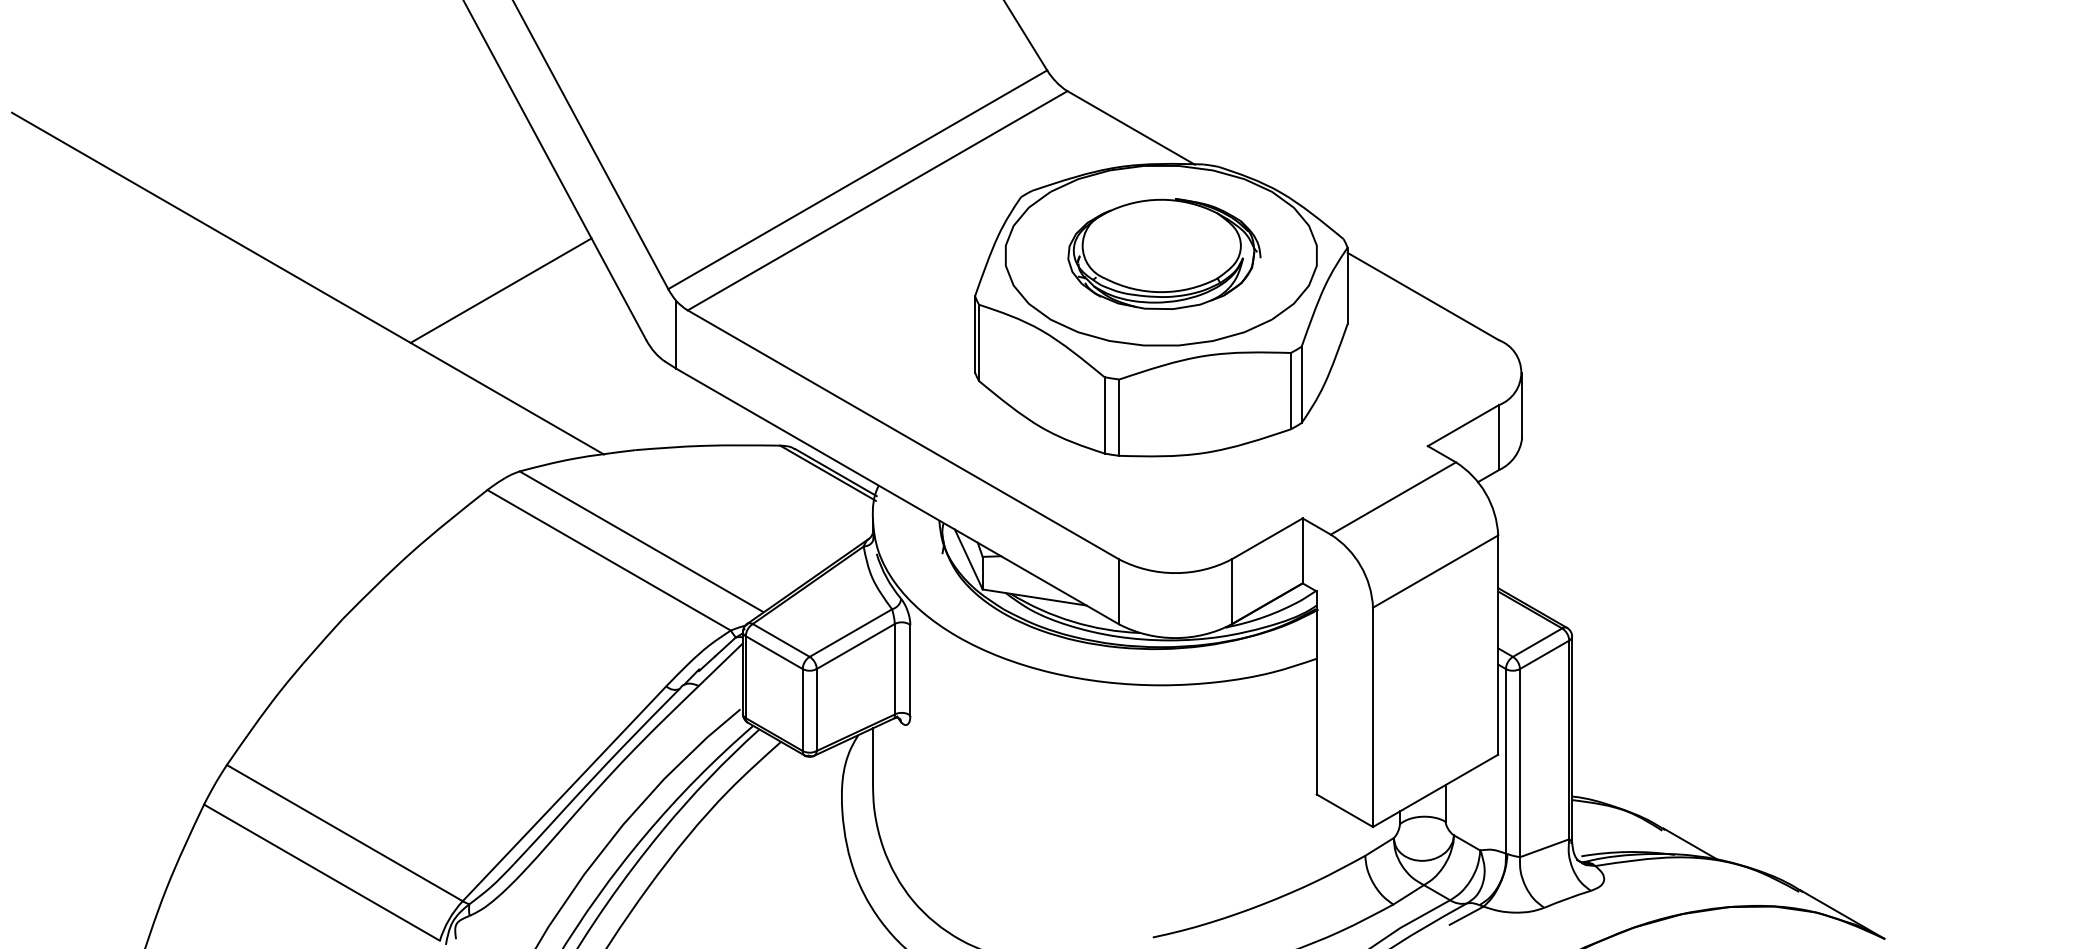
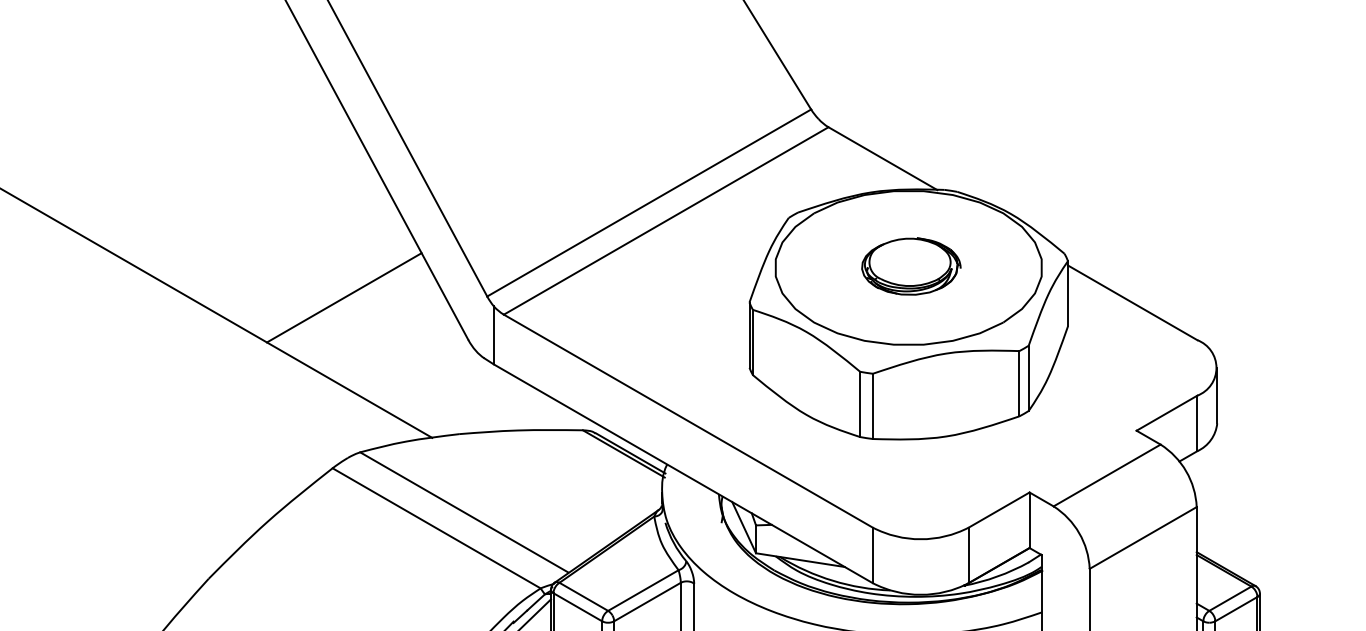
part: (1164, 253) -> (911, 266), size x0.6

